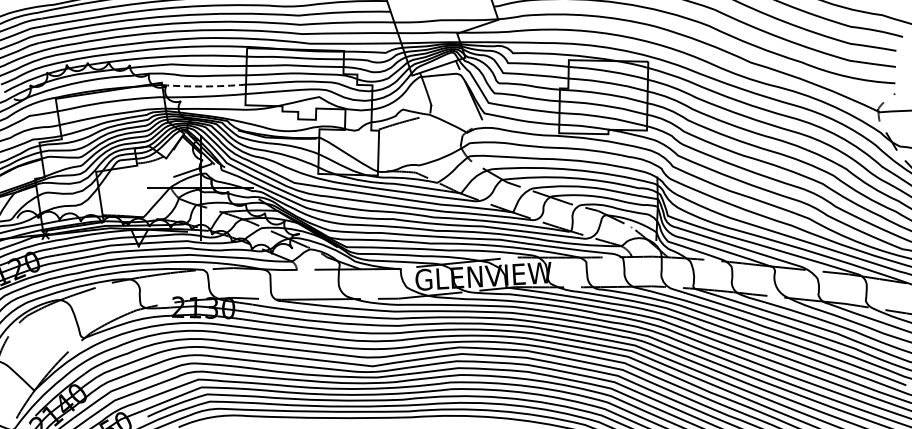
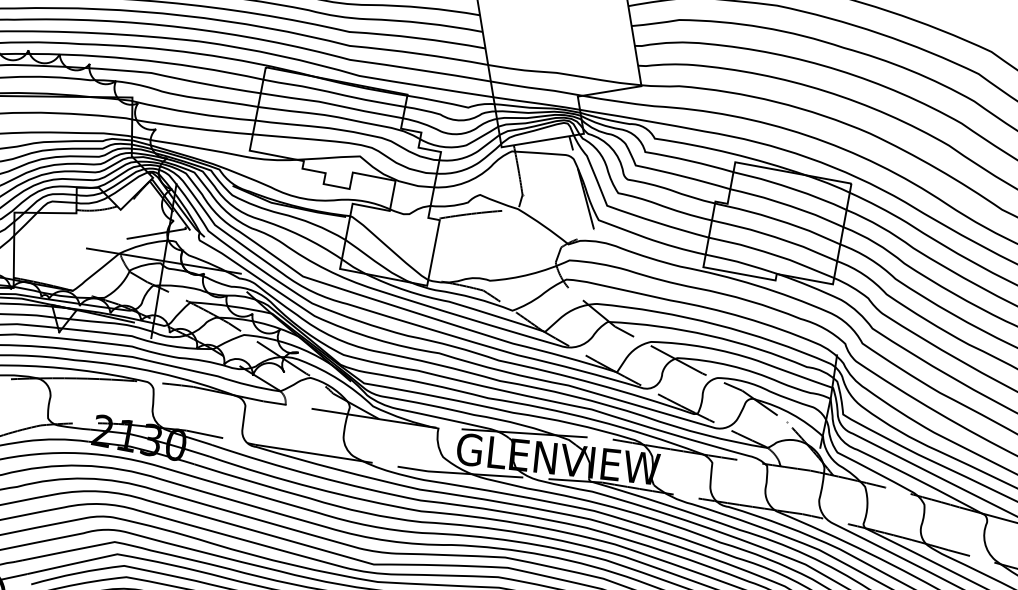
line: (204, 86) -> (194, 113), dashed -> solid

